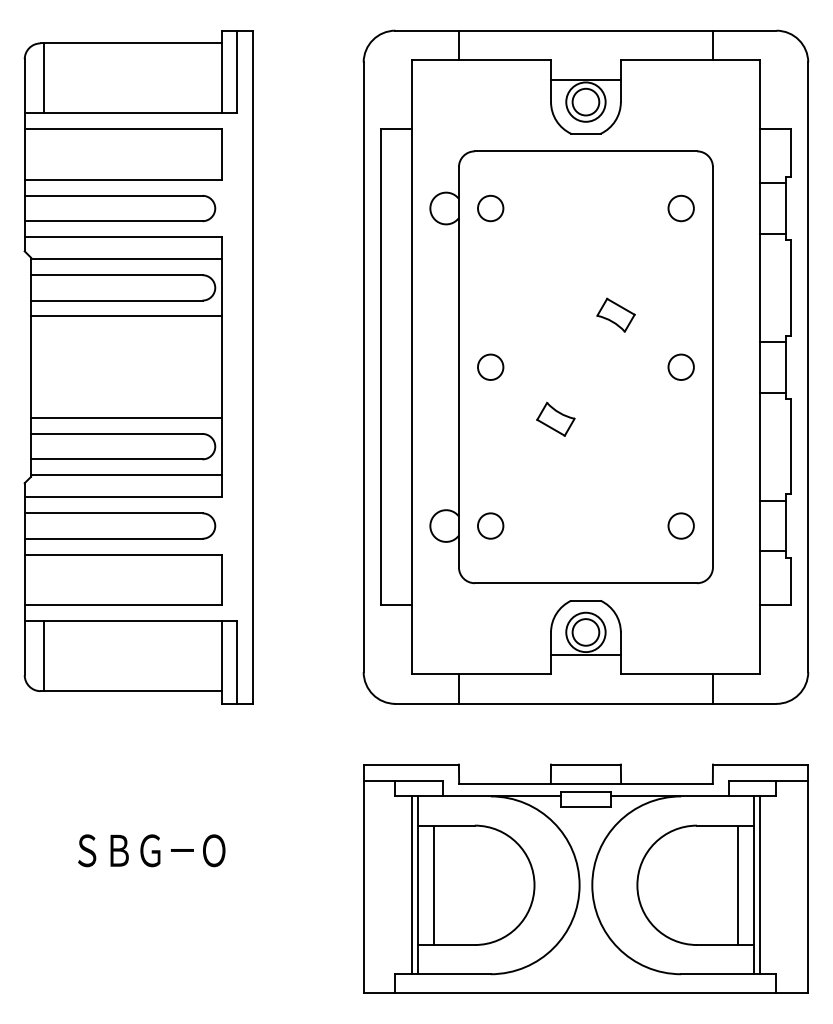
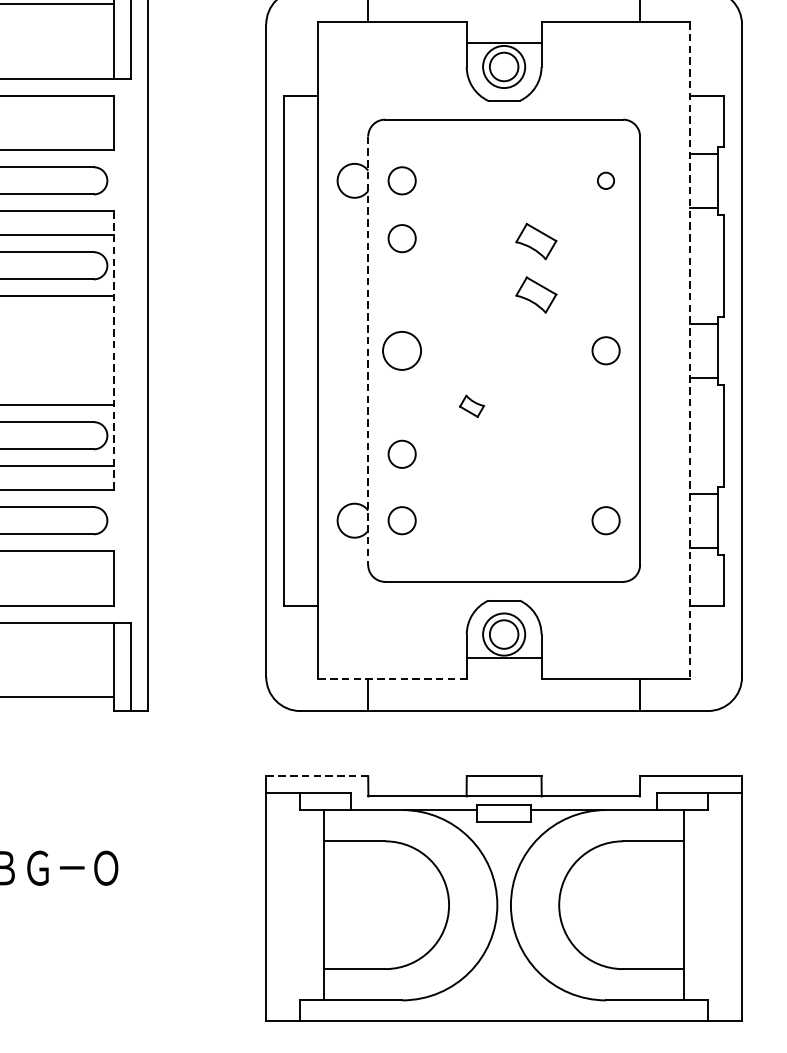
circle: (680, 208) -> (605, 180), size x0.6
circle: (490, 262) -> (401, 238), added
part: (615, 264) -> (535, 240), added
circle: (490, 366) -> (401, 349), size x1.4
line: (221, 367) -> (114, 351), solid -> dashed
line: (458, 367) -> (367, 351), solid -> dashed
line: (759, 367) -> (689, 351), solid -> dashed
part: (555, 418) -> (471, 405), size x0.6
circle: (490, 463) -> (401, 453), added
line: (482, 674) -> (393, 679), solid -> dashed
line: (411, 764) -> (317, 775), solid -> dashed
line: (412, 885) -> (318, 905), removed
line: (433, 885) -> (340, 905), removed
line: (738, 885) -> (667, 905), removed
line: (759, 885) -> (689, 905), removed

